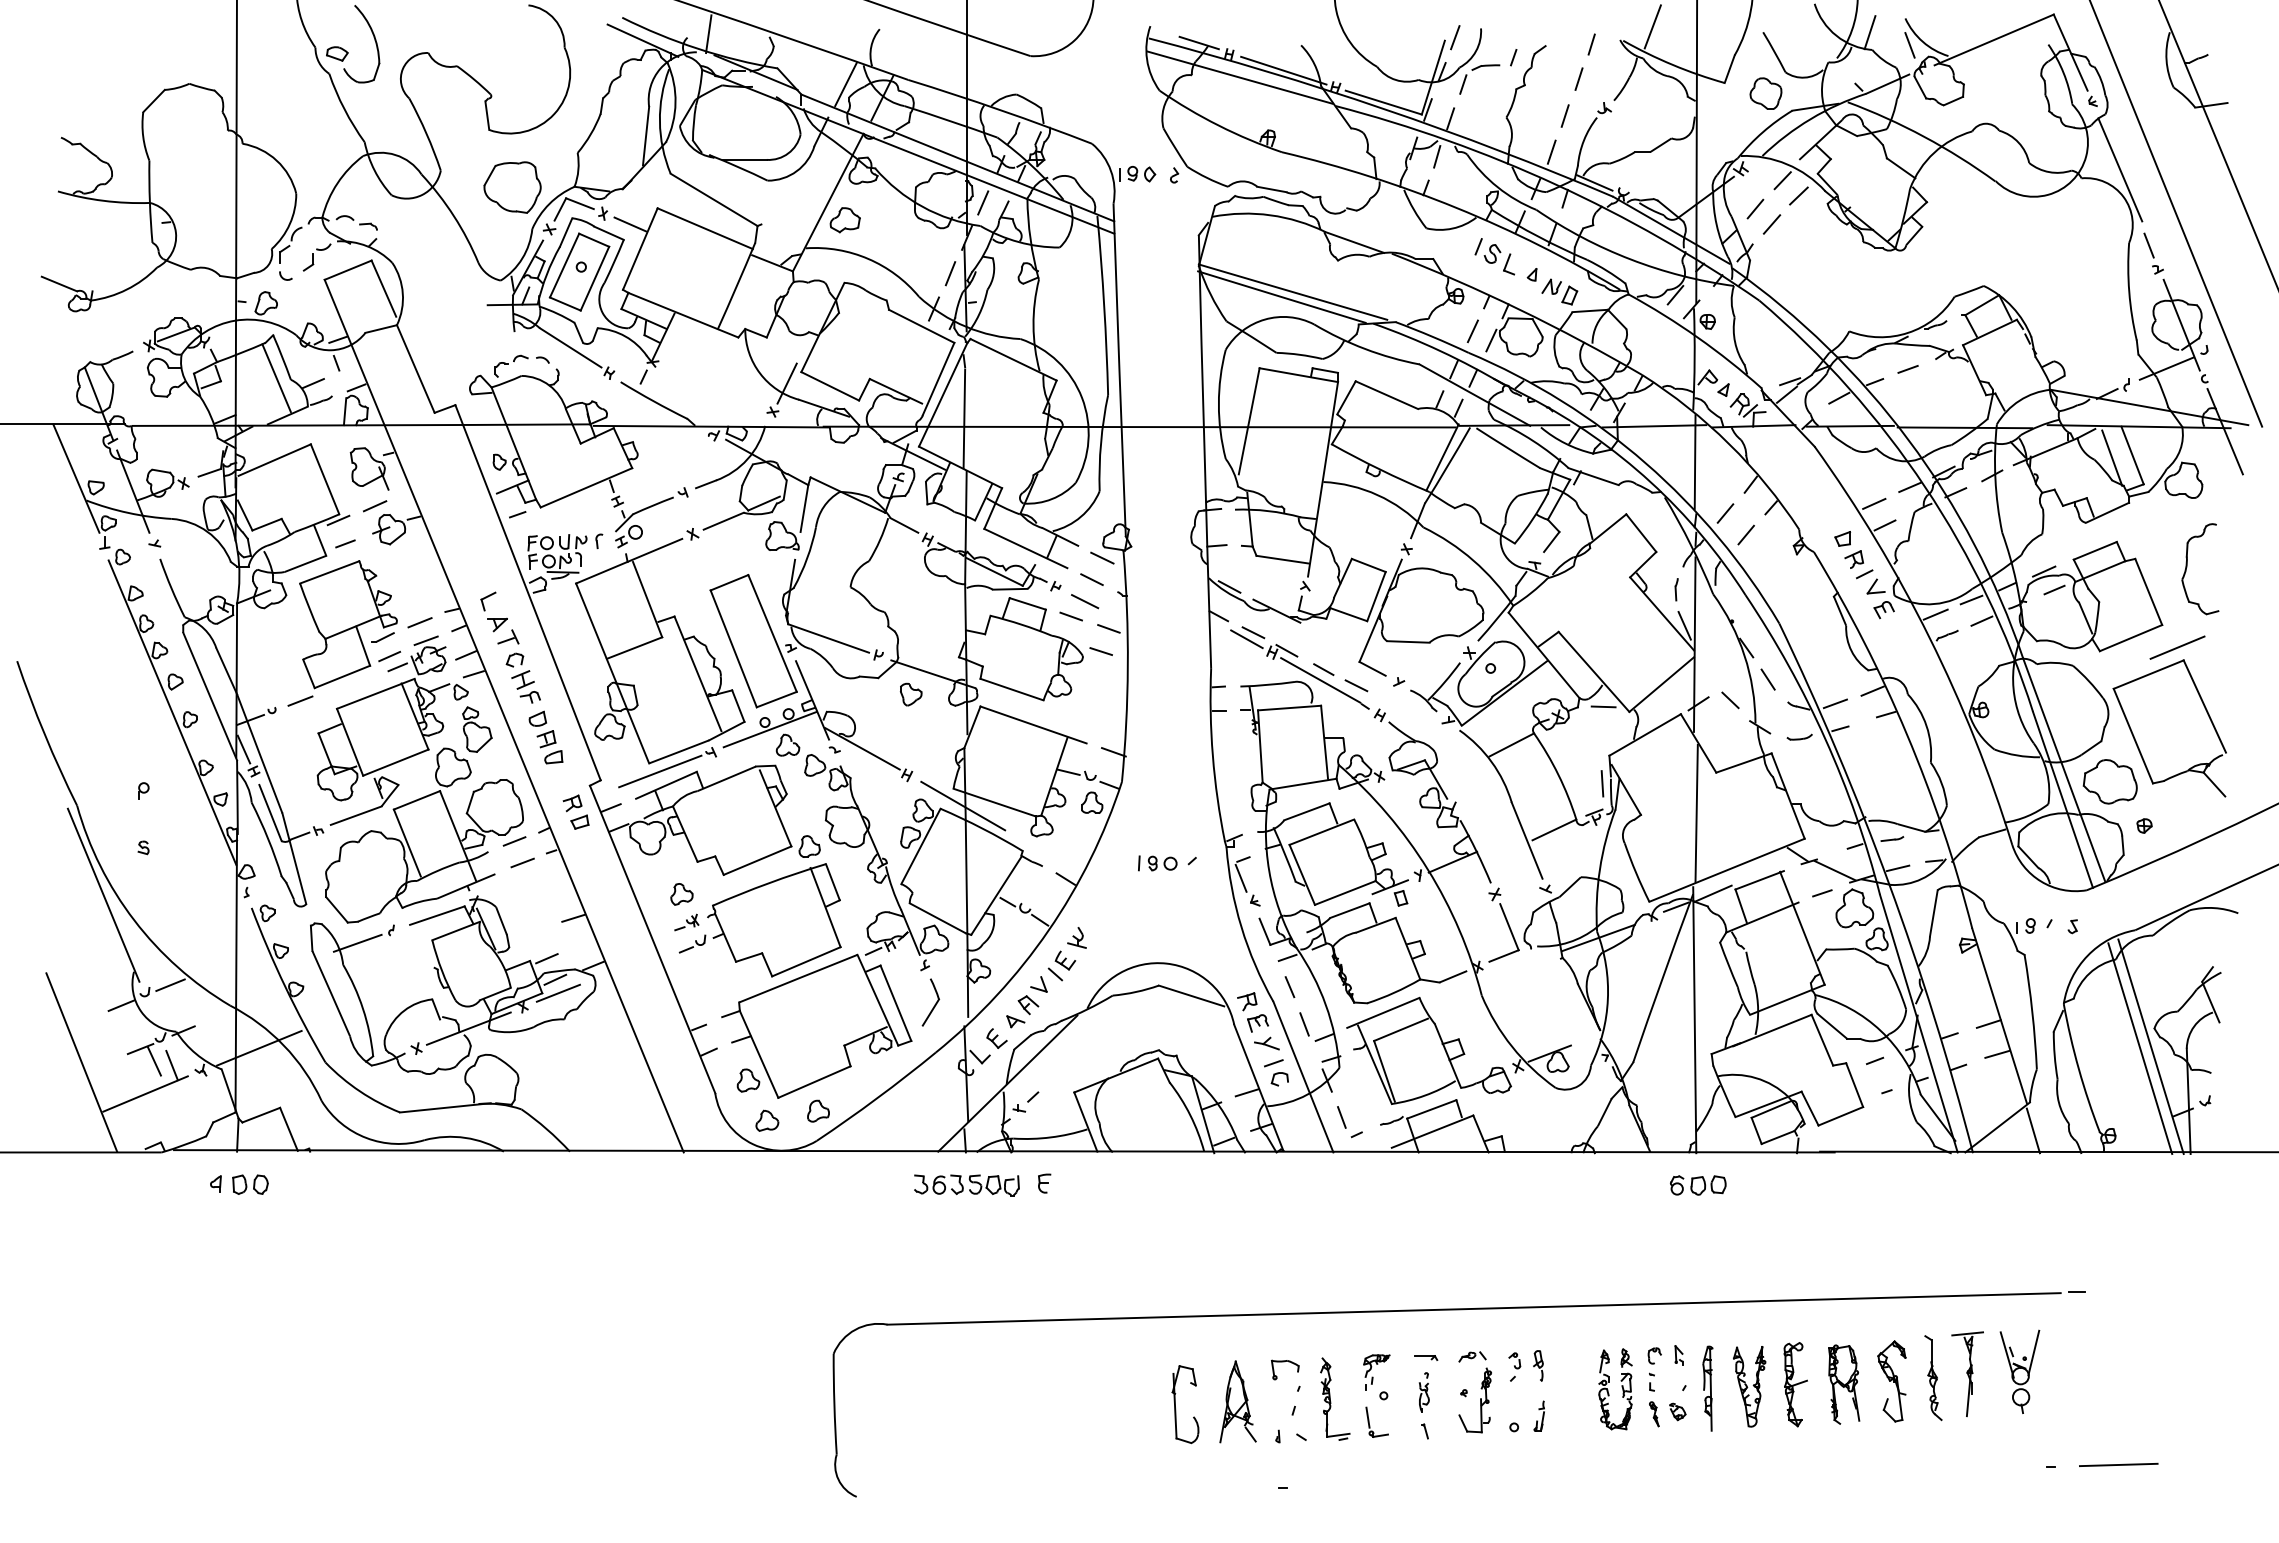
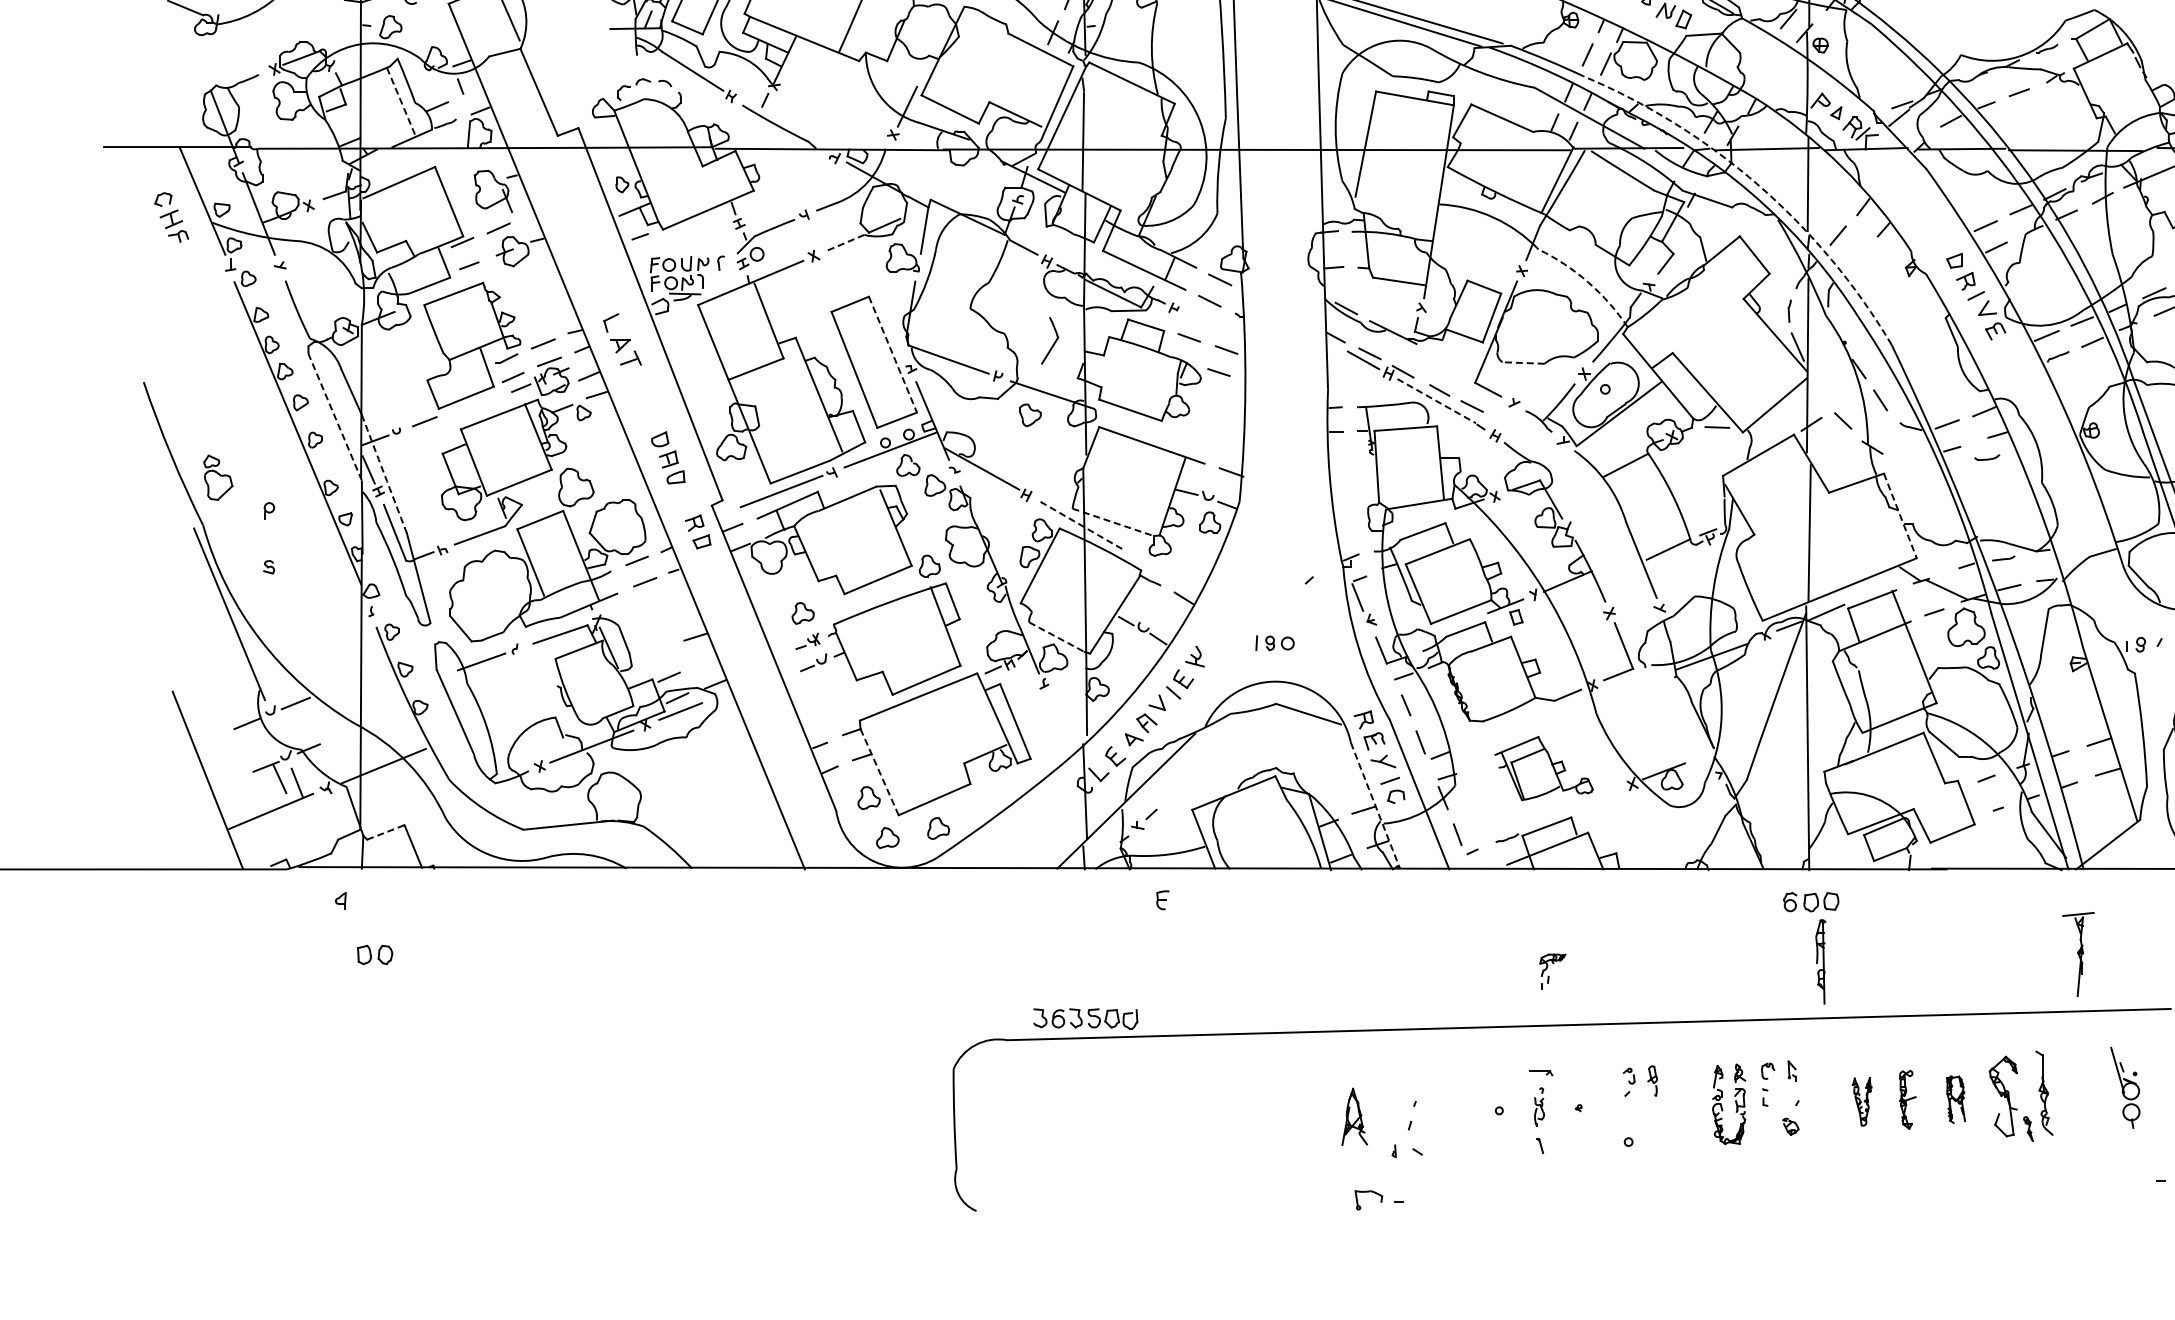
line: (276, 378) -> (400, 101), solid -> dashed
arc: (1645, 463) -> (1758, 186), solid -> dashed
line: (723, 521) -> (844, 243), solid -> dashed
line: (1745, 534) -> (1858, 256), removed
arc: (1473, 560) -> (1588, 282), solid -> dashed
line: (1085, 601) -> (1203, 322), removed
line: (772, 633) -> (892, 354), solid -> dashed
line: (1407, 641) -> (1522, 362), solid -> dashed
part: (522, 677) -> (170, 216), moved
line: (1321, 680) -> (1437, 401), solid -> dashed
line: (209, 696) -> (334, 417), solid -> dashed
part: (477, 729) -> (218, 477), moved
part: (1799, 736) -> (1987, 456), moved
arc: (259, 753) -> (384, 473), solid -> dashed
line: (1602, 783) -> (1716, 503), removed
line: (1788, 796) -> (1900, 516), solid -> dashed
line: (995, 802) -> (1114, 522), solid -> dashed
line: (963, 806) -> (1082, 526), solid -> dashed
part: (1157, 863) -> (1274, 643), moved
line: (937, 918) -> (1056, 637), solid -> dashed
part: (930, 1002) -> (1049, 340), moved
part: (1428, 1050) -> (1543, 768), size x0.6
line: (759, 1054) -> (880, 772), solid -> dashed
line: (1258, 1087) -> (1375, 804), solid -> dashed
line: (261, 1114) -> (386, 831), solid -> dashed
line: (2032, 1130) -> (2142, 847), removed
part: (250, 1184) -> (375, 954), moved
part: (966, 1185) -> (1085, 1019), moved
line: (2033, 1352) -> (2143, 1067), removed
part: (1284, 1362) -> (1368, 1192), moved
part: (1376, 1372) -> (1552, 971), moved
part: (1967, 1374) -> (2078, 954), moved
part: (1795, 1384) -> (1907, 1099), size x0.7
part: (1844, 1384) -> (1956, 1099), size x0.6
part: (1749, 1386) -> (1862, 1101), size x0.6
part: (1480, 1388) -> (1595, 1103), removed
part: (1707, 1388) -> (1820, 961), moved
part: (1335, 1398) -> (1451, 1113), removed
part: (1237, 1401) -> (1354, 1116), size x0.7
part: (1175, 1404) -> (1292, 1119), removed
part: (1654, 1414) -> (2028, 1129), moved
part: (1538, 1415) -> (1652, 1130), removed
part: (1369, 1421) -> (1485, 1136), removed

